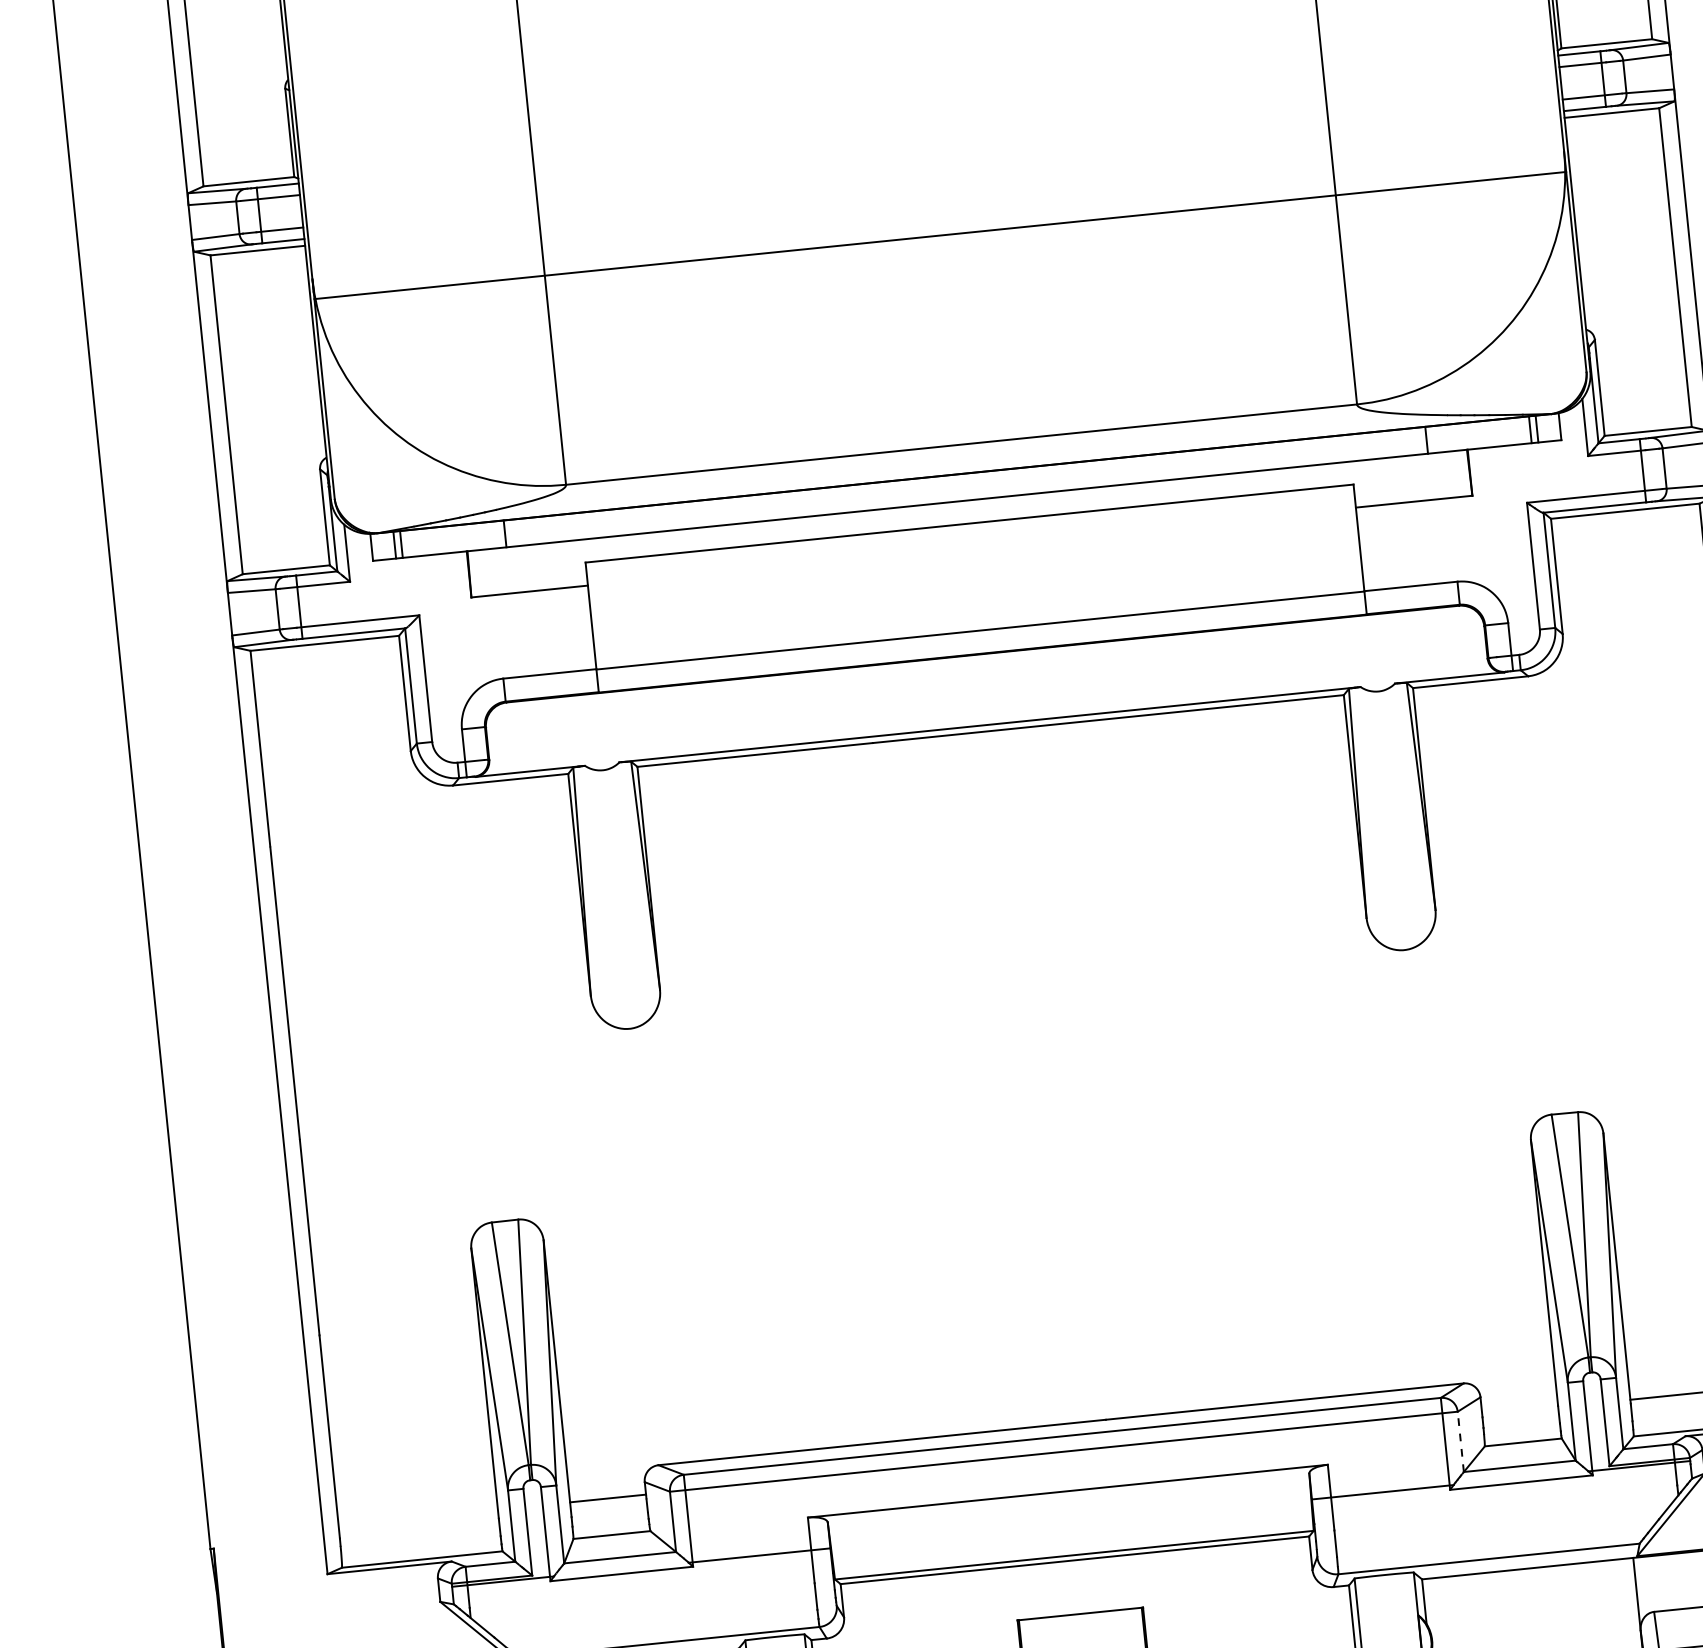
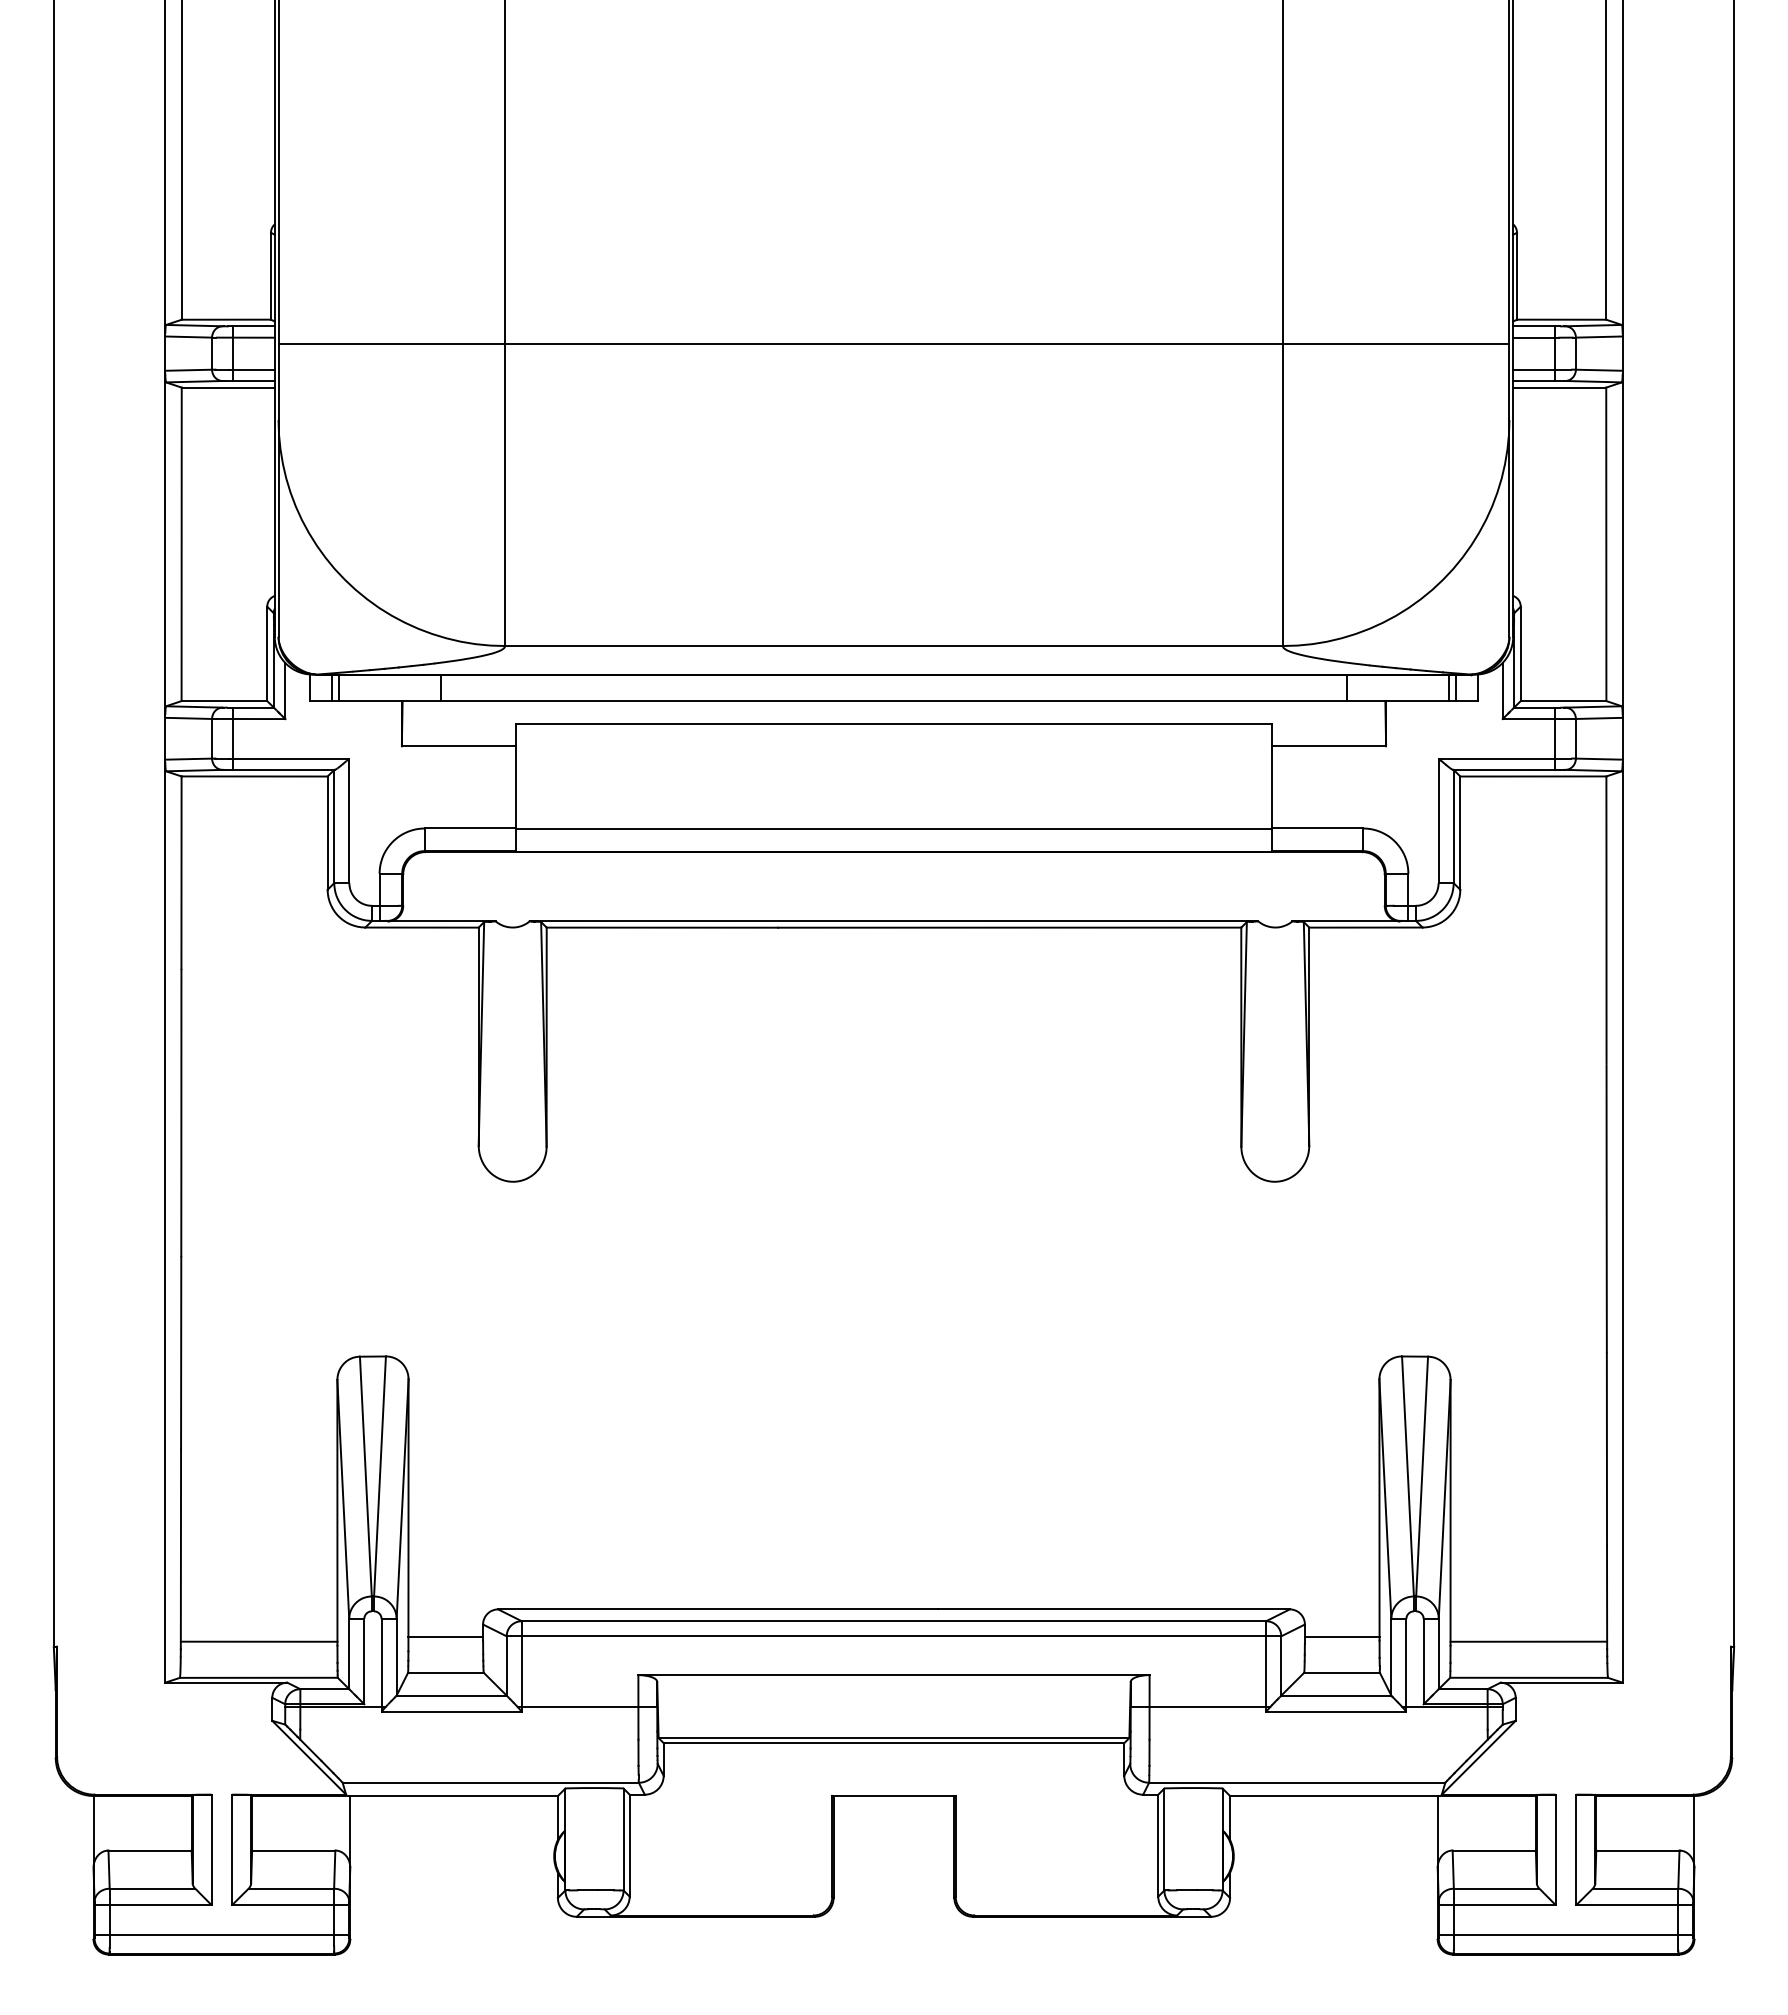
line: (939, 235) -> (893, 344), moved
line: (1518, 1405) -> (1341, 1636), added
line: (1460, 1441) -> (1281, 1665), dashed -> solid
line: (418, 1522) -> (258, 1641), added

